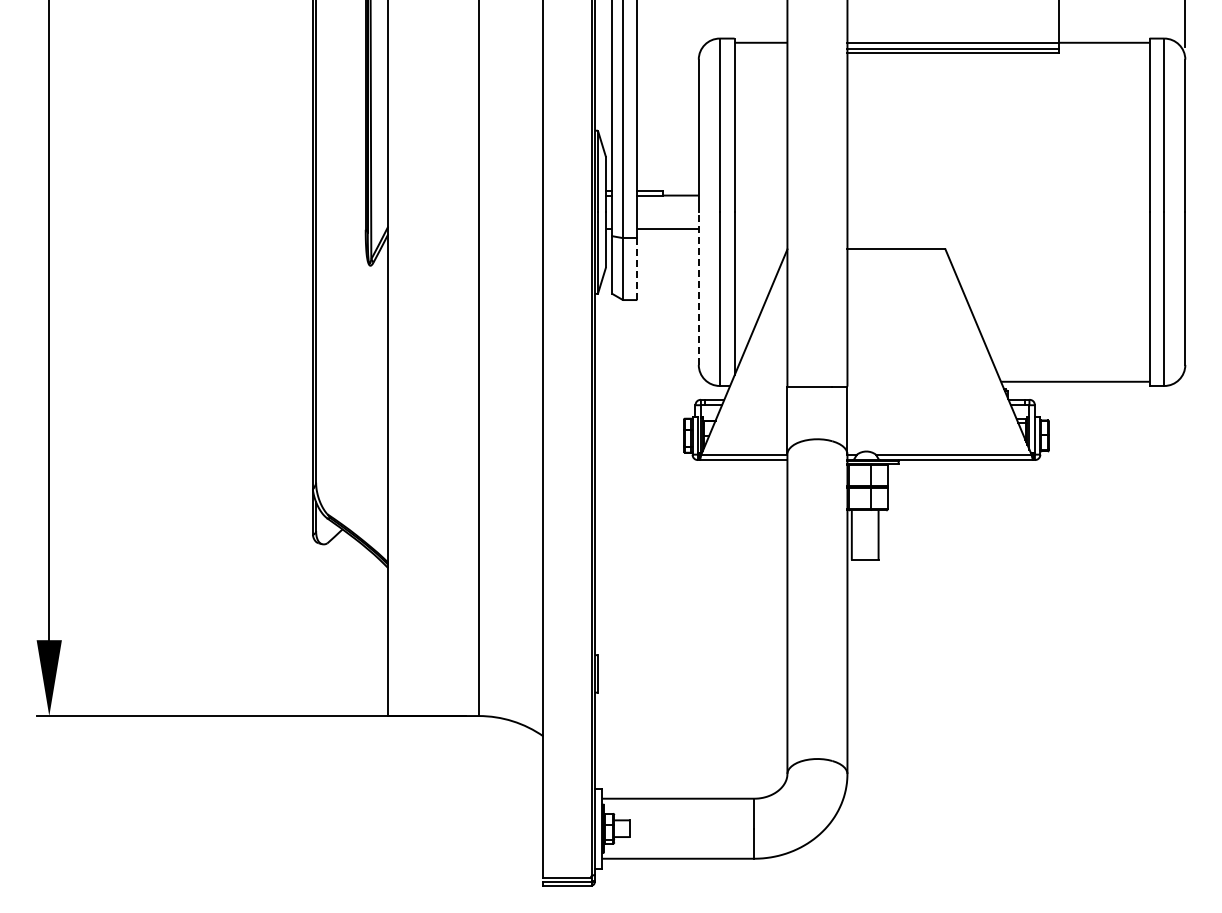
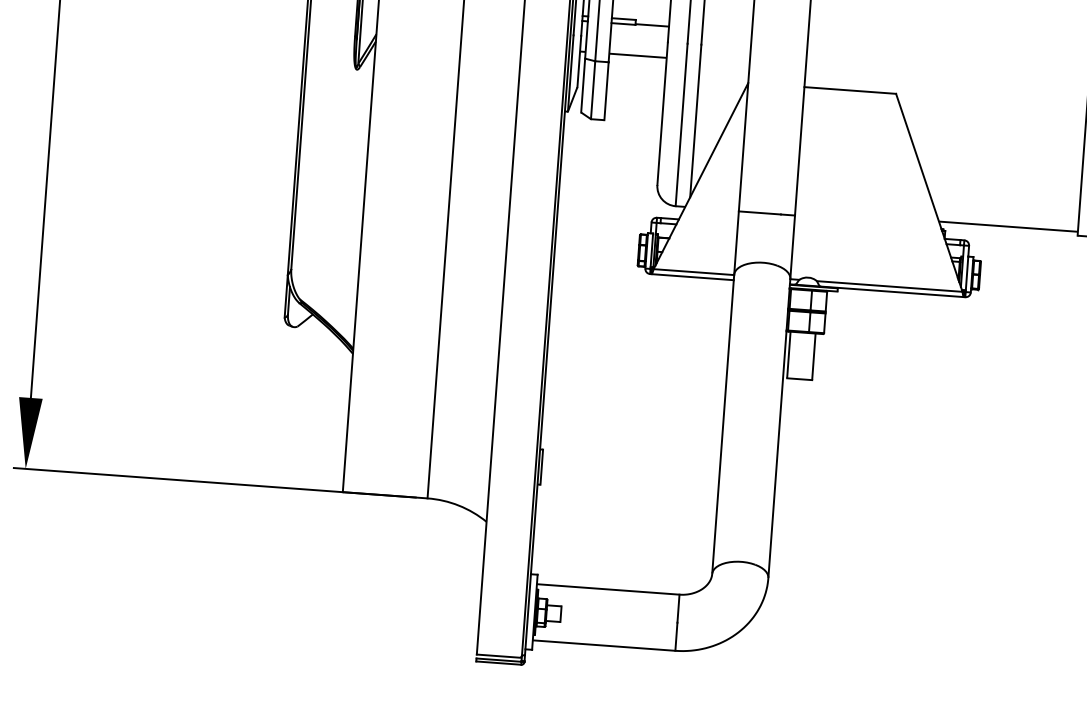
line: (637, 269) -> (606, 91), dashed -> solid
line: (698, 288) -> (662, 113), dashed -> solid

